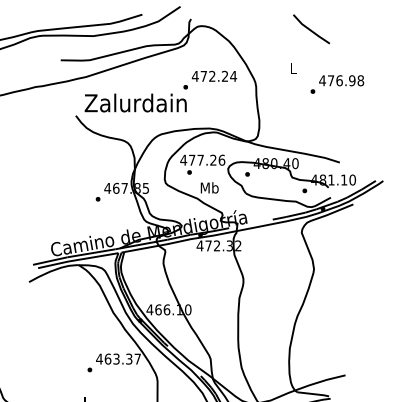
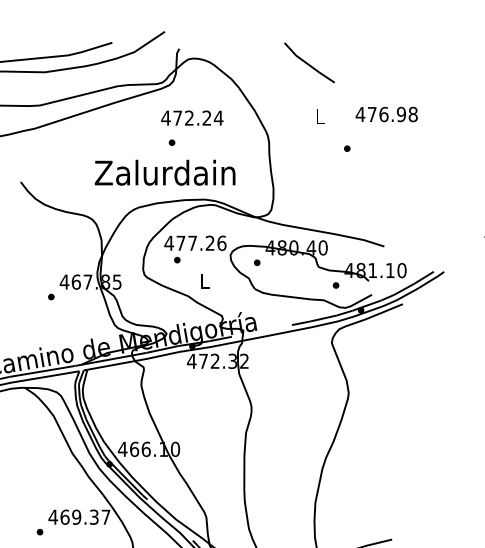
line: (311, 29) -> (309, 63), moved
text: (214, 75) -> (192, 116), moved
text: (341, 80) -> (386, 114), moved
text: (135, 102) -> (164, 172), moved
text: (209, 187) -> (204, 280), Mb -> L
text: (116, 358) -> (76, 516), 463.37 -> 469.37

